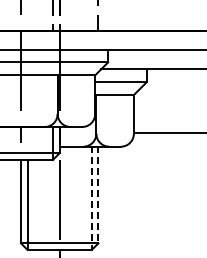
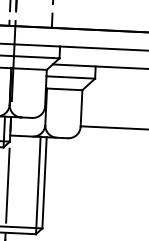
line: (98, 194) -> (44, 182), dashed -> solid
line: (91, 198) -> (37, 185), dashed -> solid

